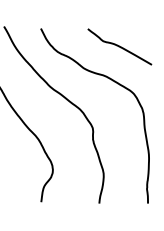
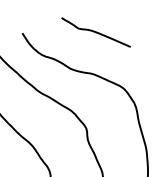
curve: (119, 46) -> (95, 32), moved

